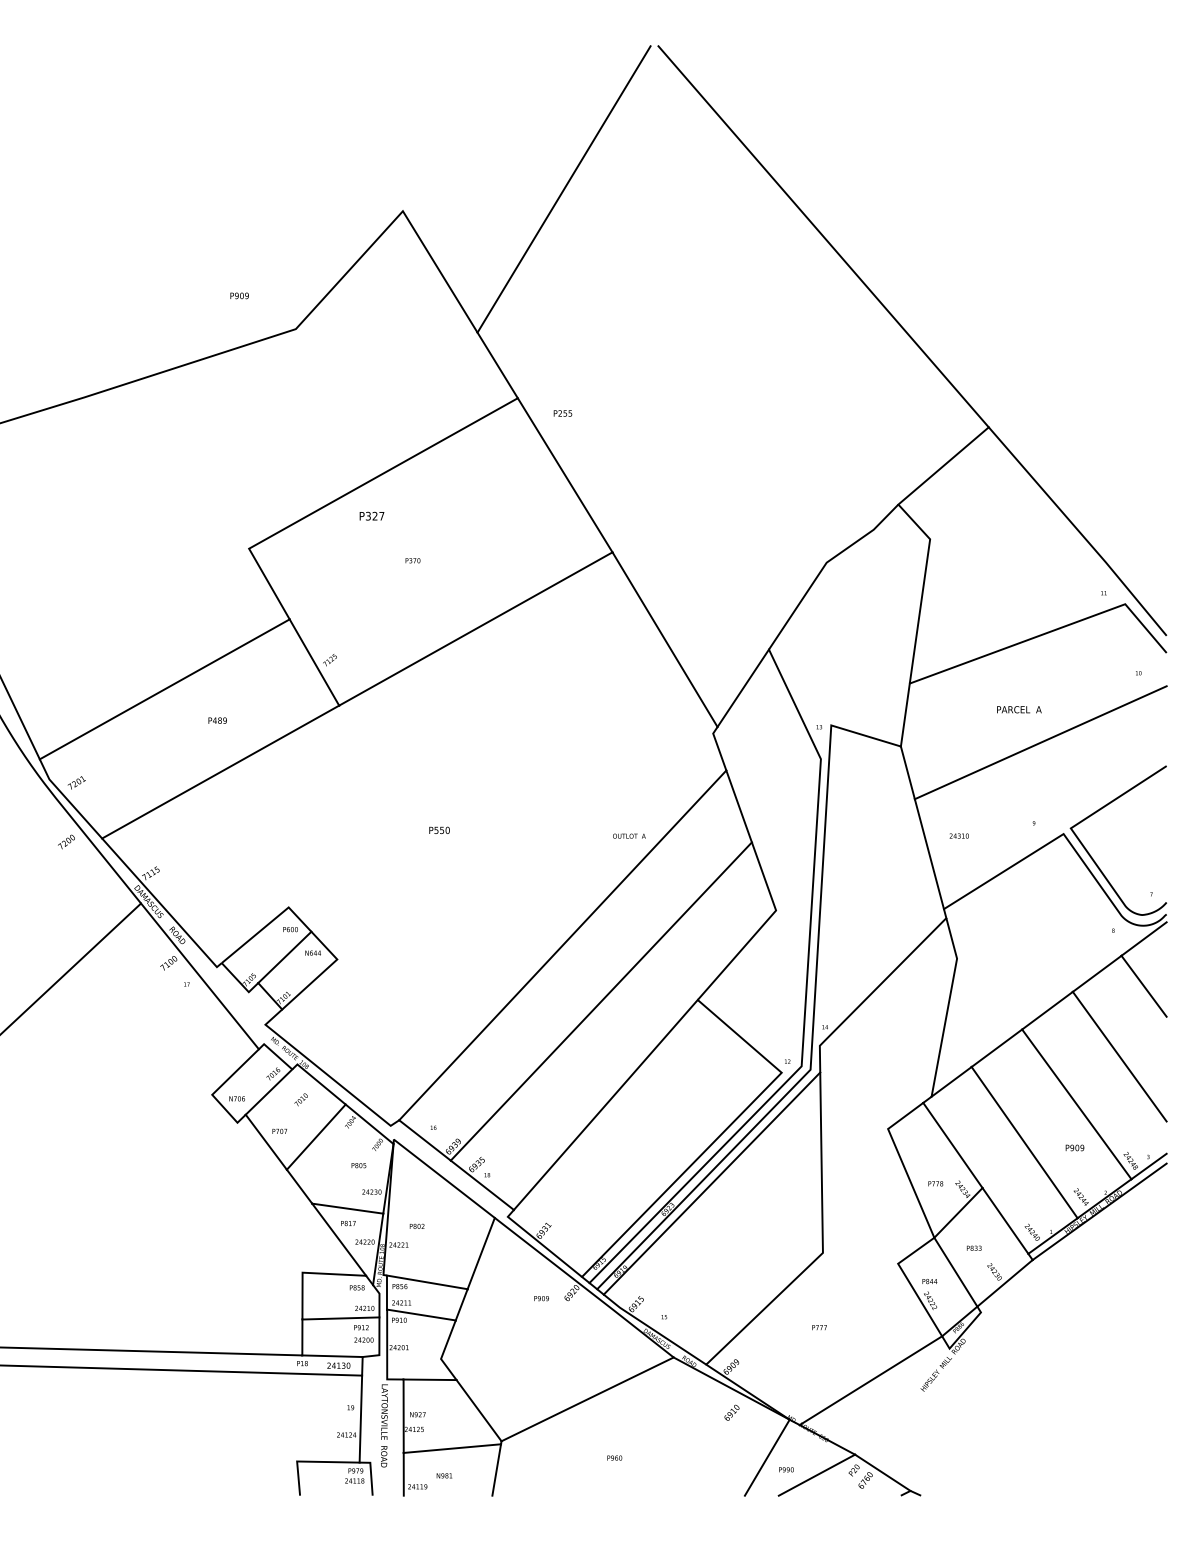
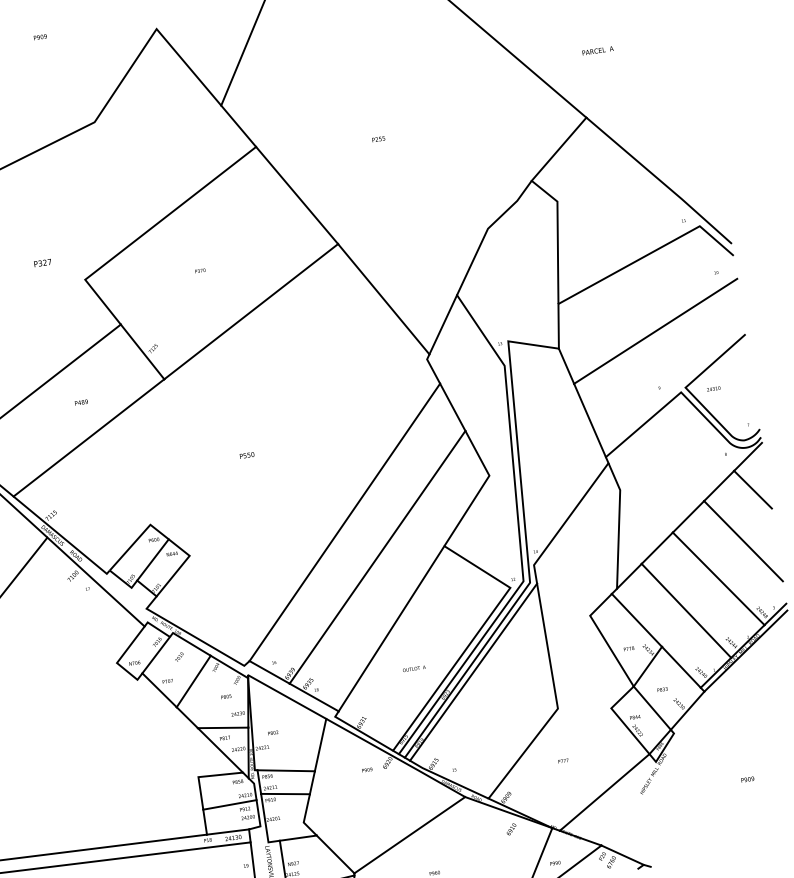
text: (239, 295) -> (40, 36), moved
text: (562, 413) -> (378, 139), moved
text: (371, 515) -> (42, 262), moved
text: (1019, 709) -> (598, 50), moved
text: (629, 835) -> (414, 668), moved
text: (958, 835) -> (713, 388), moved
text: (1074, 1147) -> (747, 779), moved

